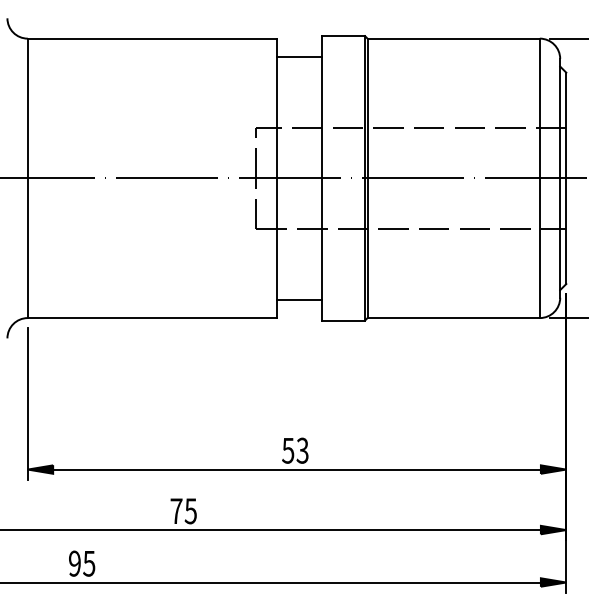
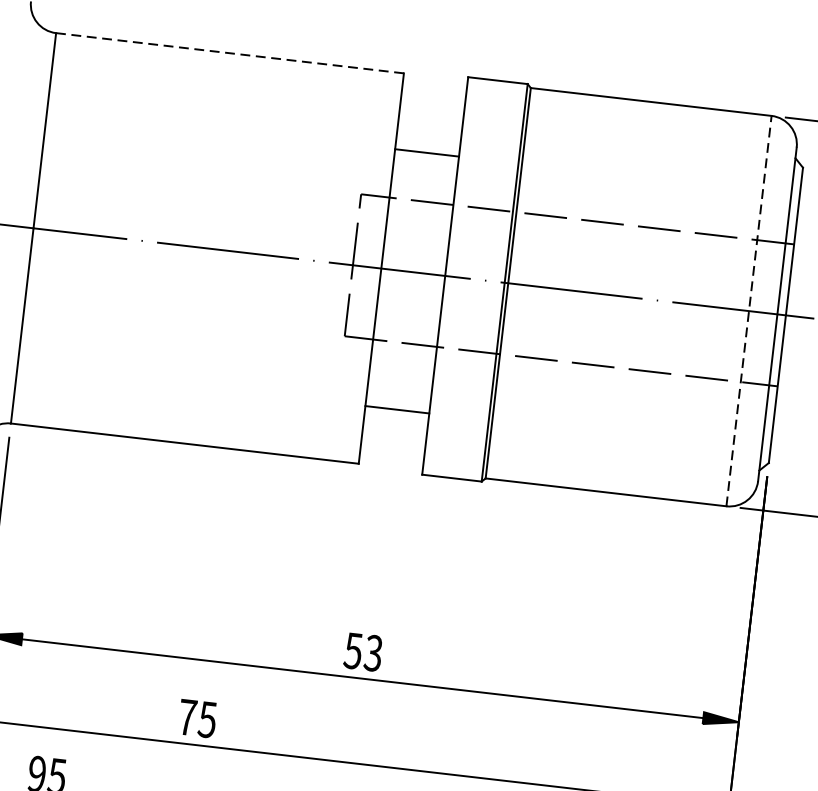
line: (151, 38) -> (229, 52), solid -> dashed
line: (299, 56) -> (427, 152), moved
line: (539, 178) -> (748, 311), solid -> dashed
line: (299, 299) -> (397, 409), moved

